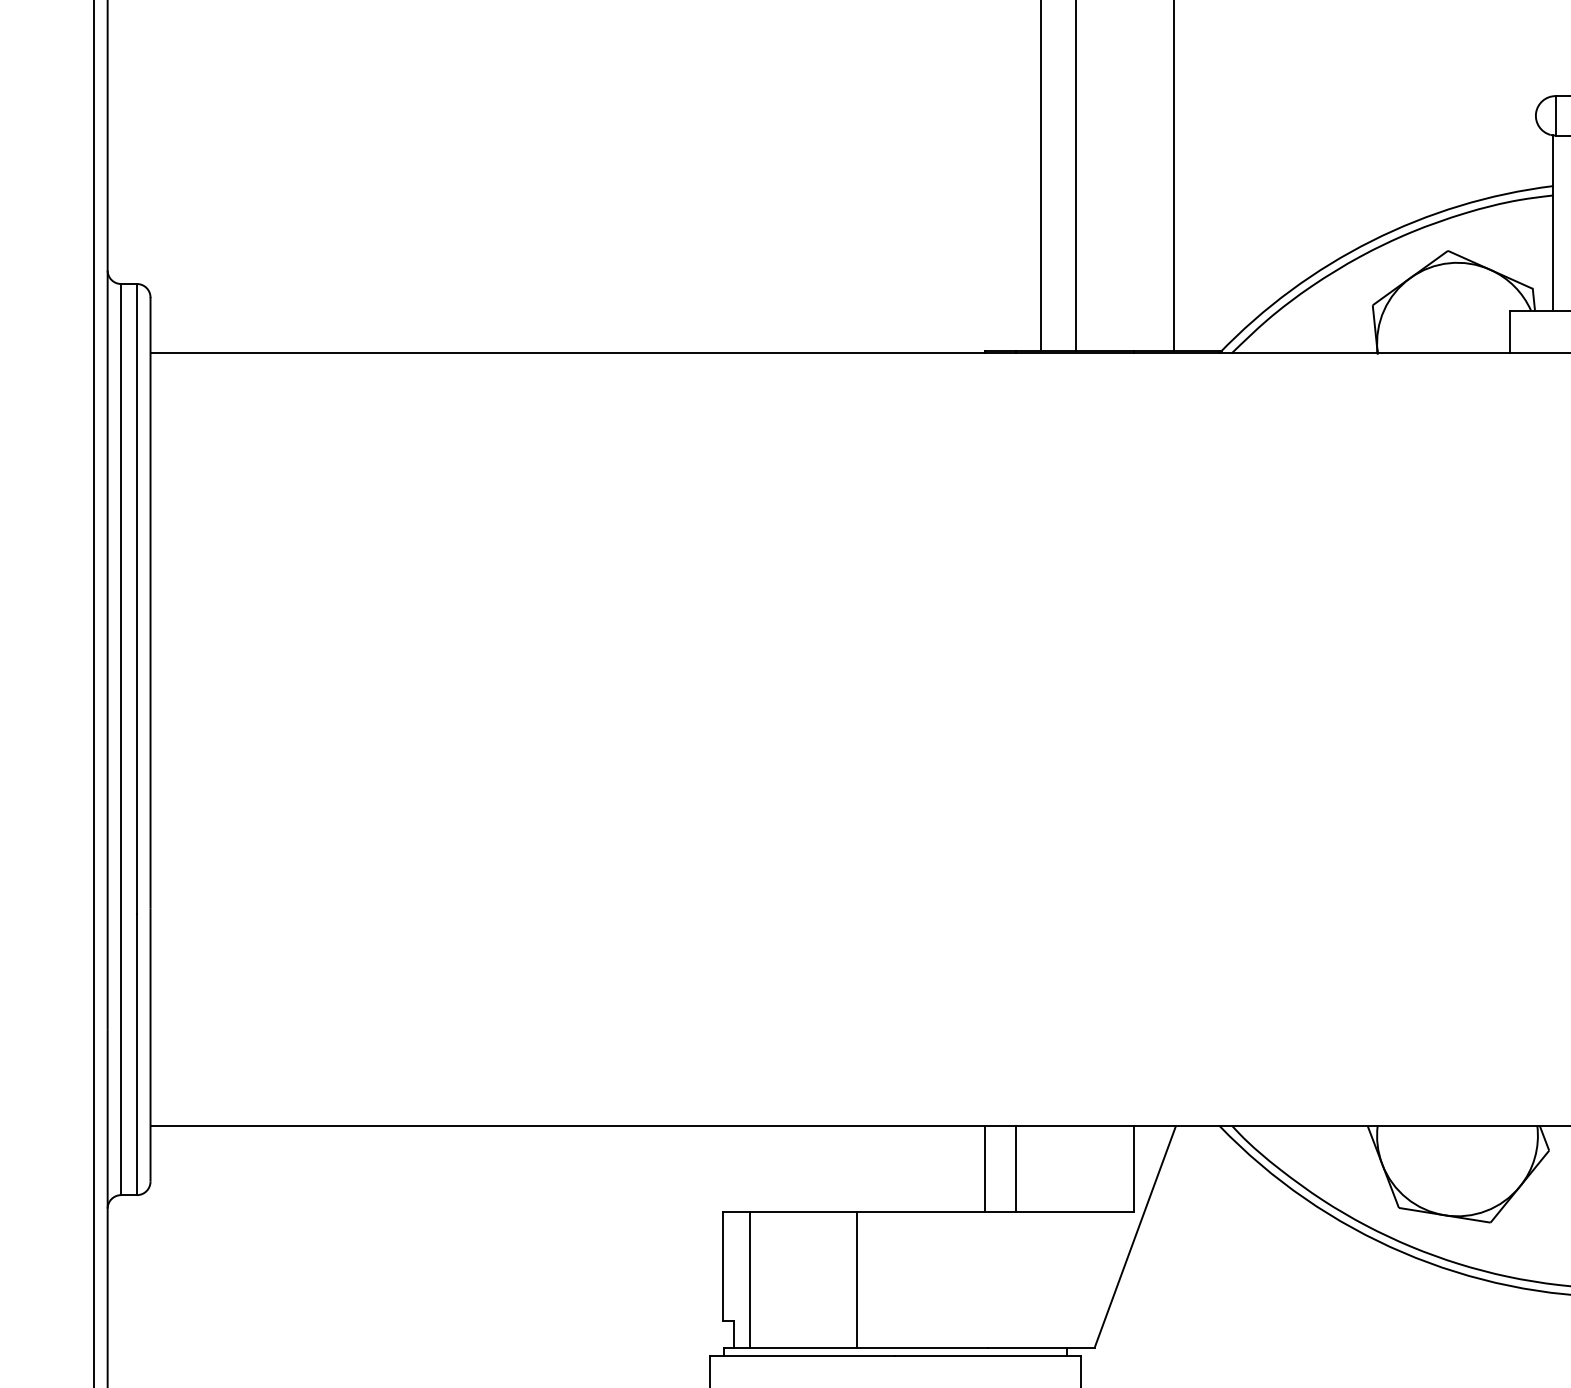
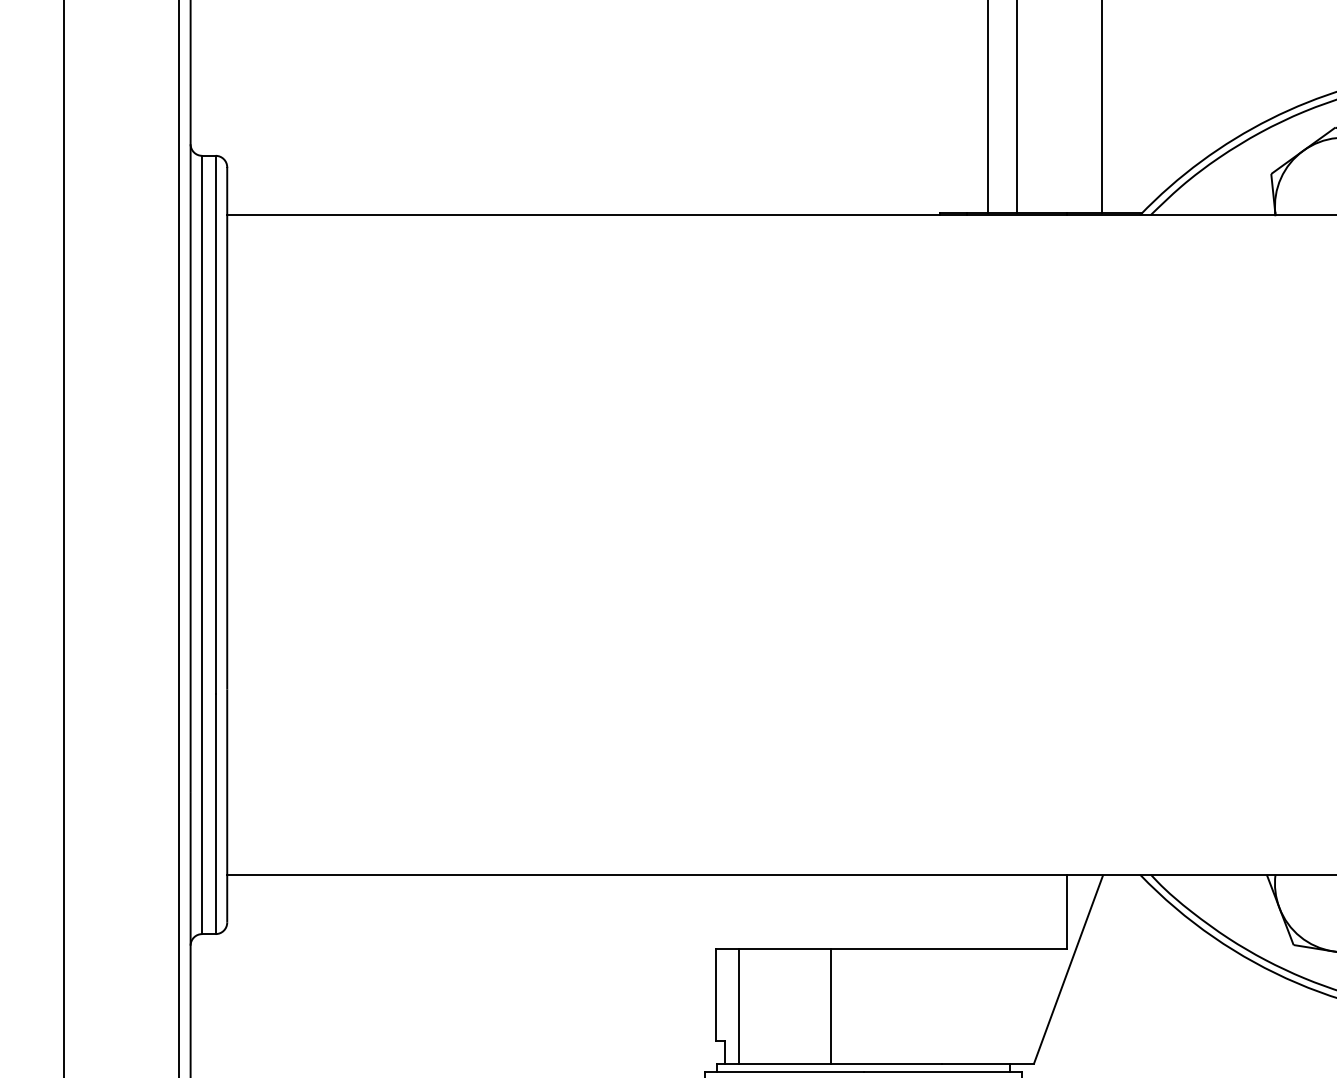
line: (984, 1168) -> (939, 911), removed
line: (1016, 1168) -> (966, 911), removed

